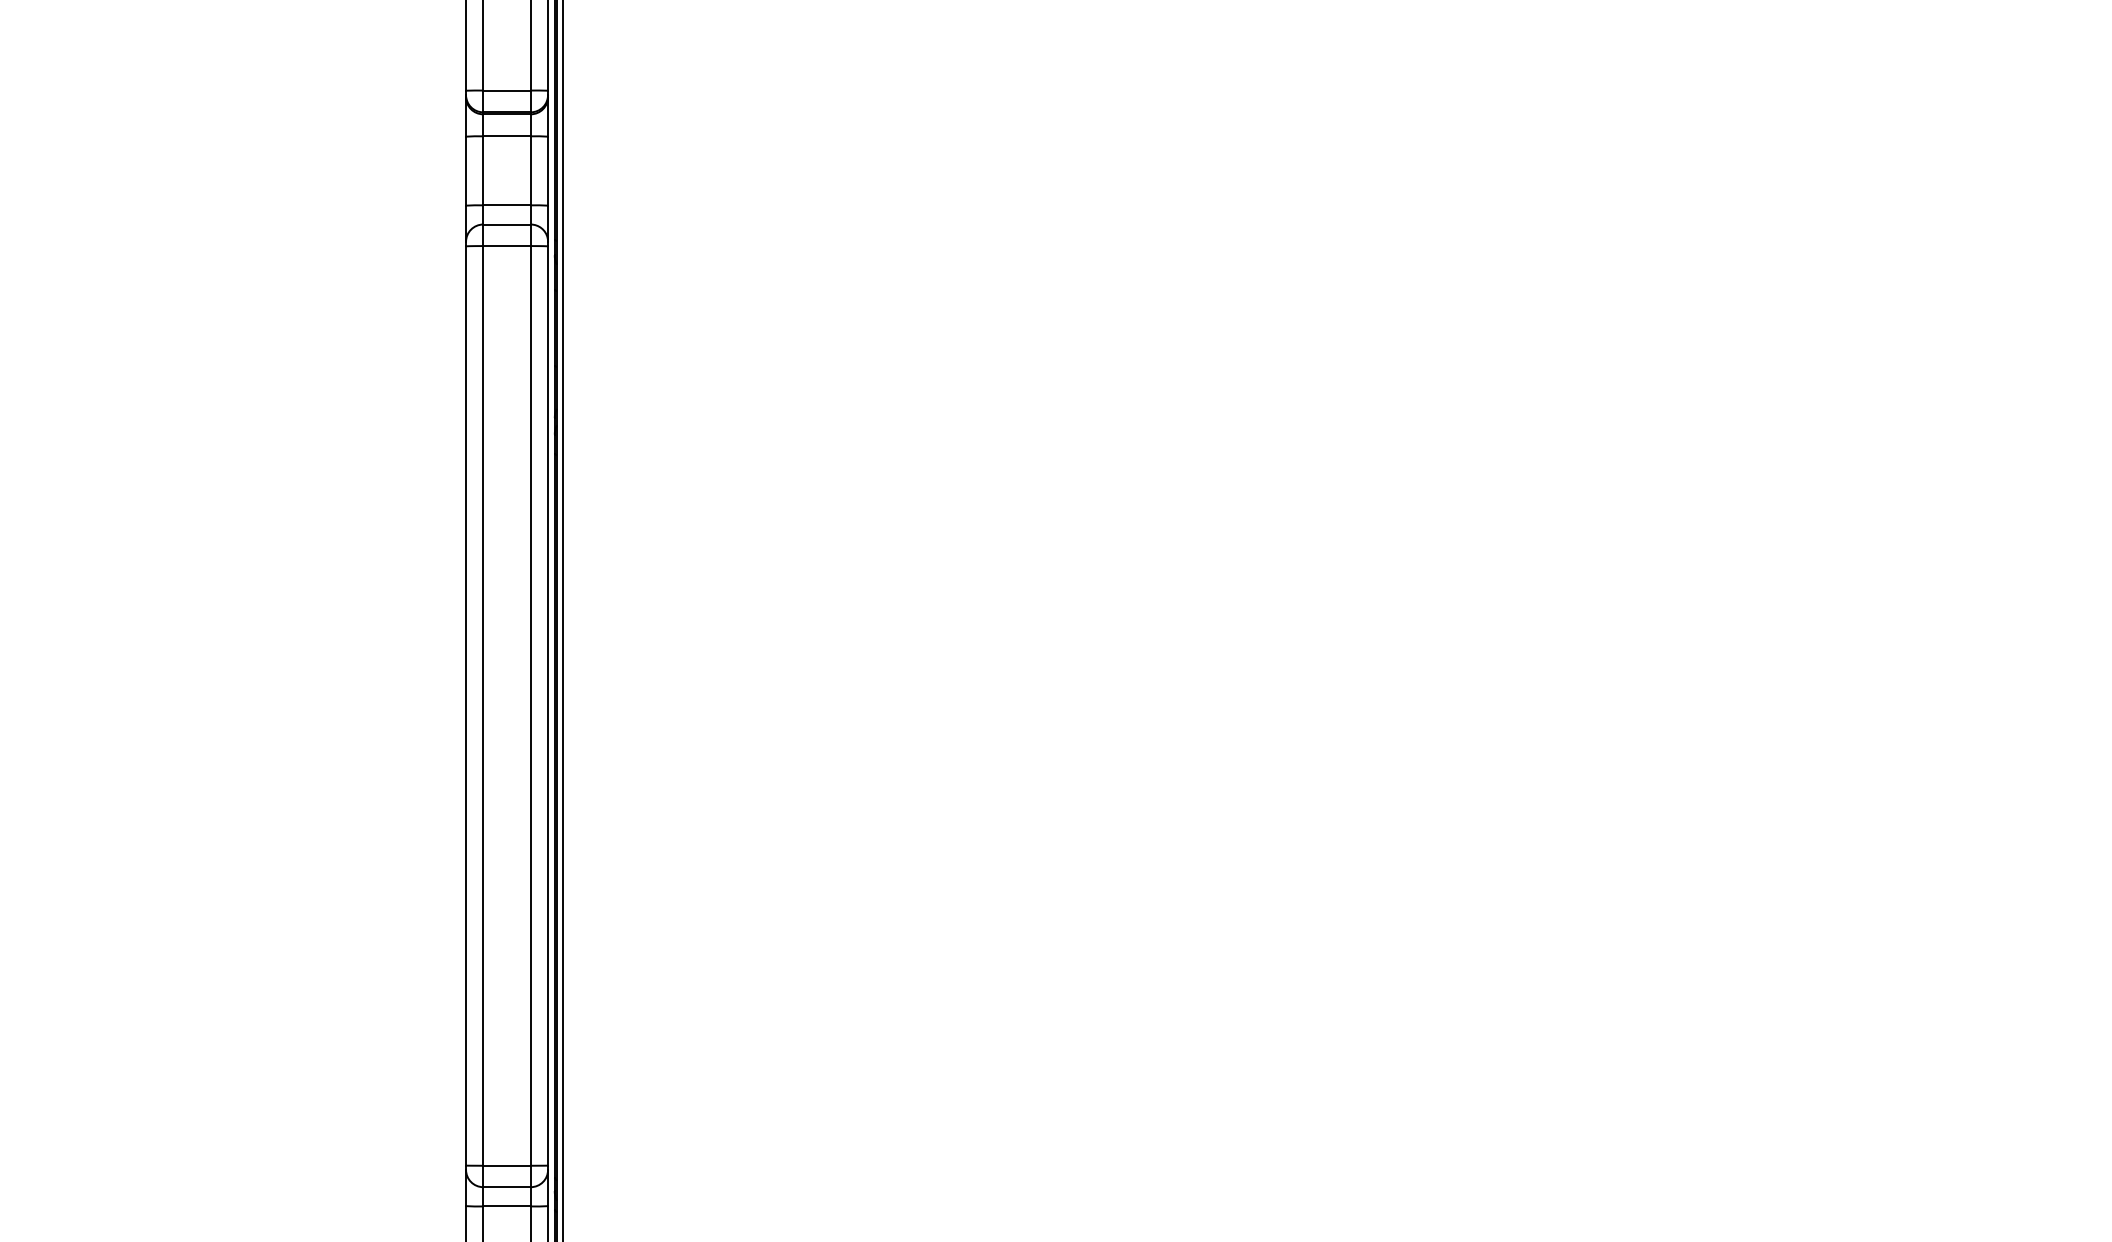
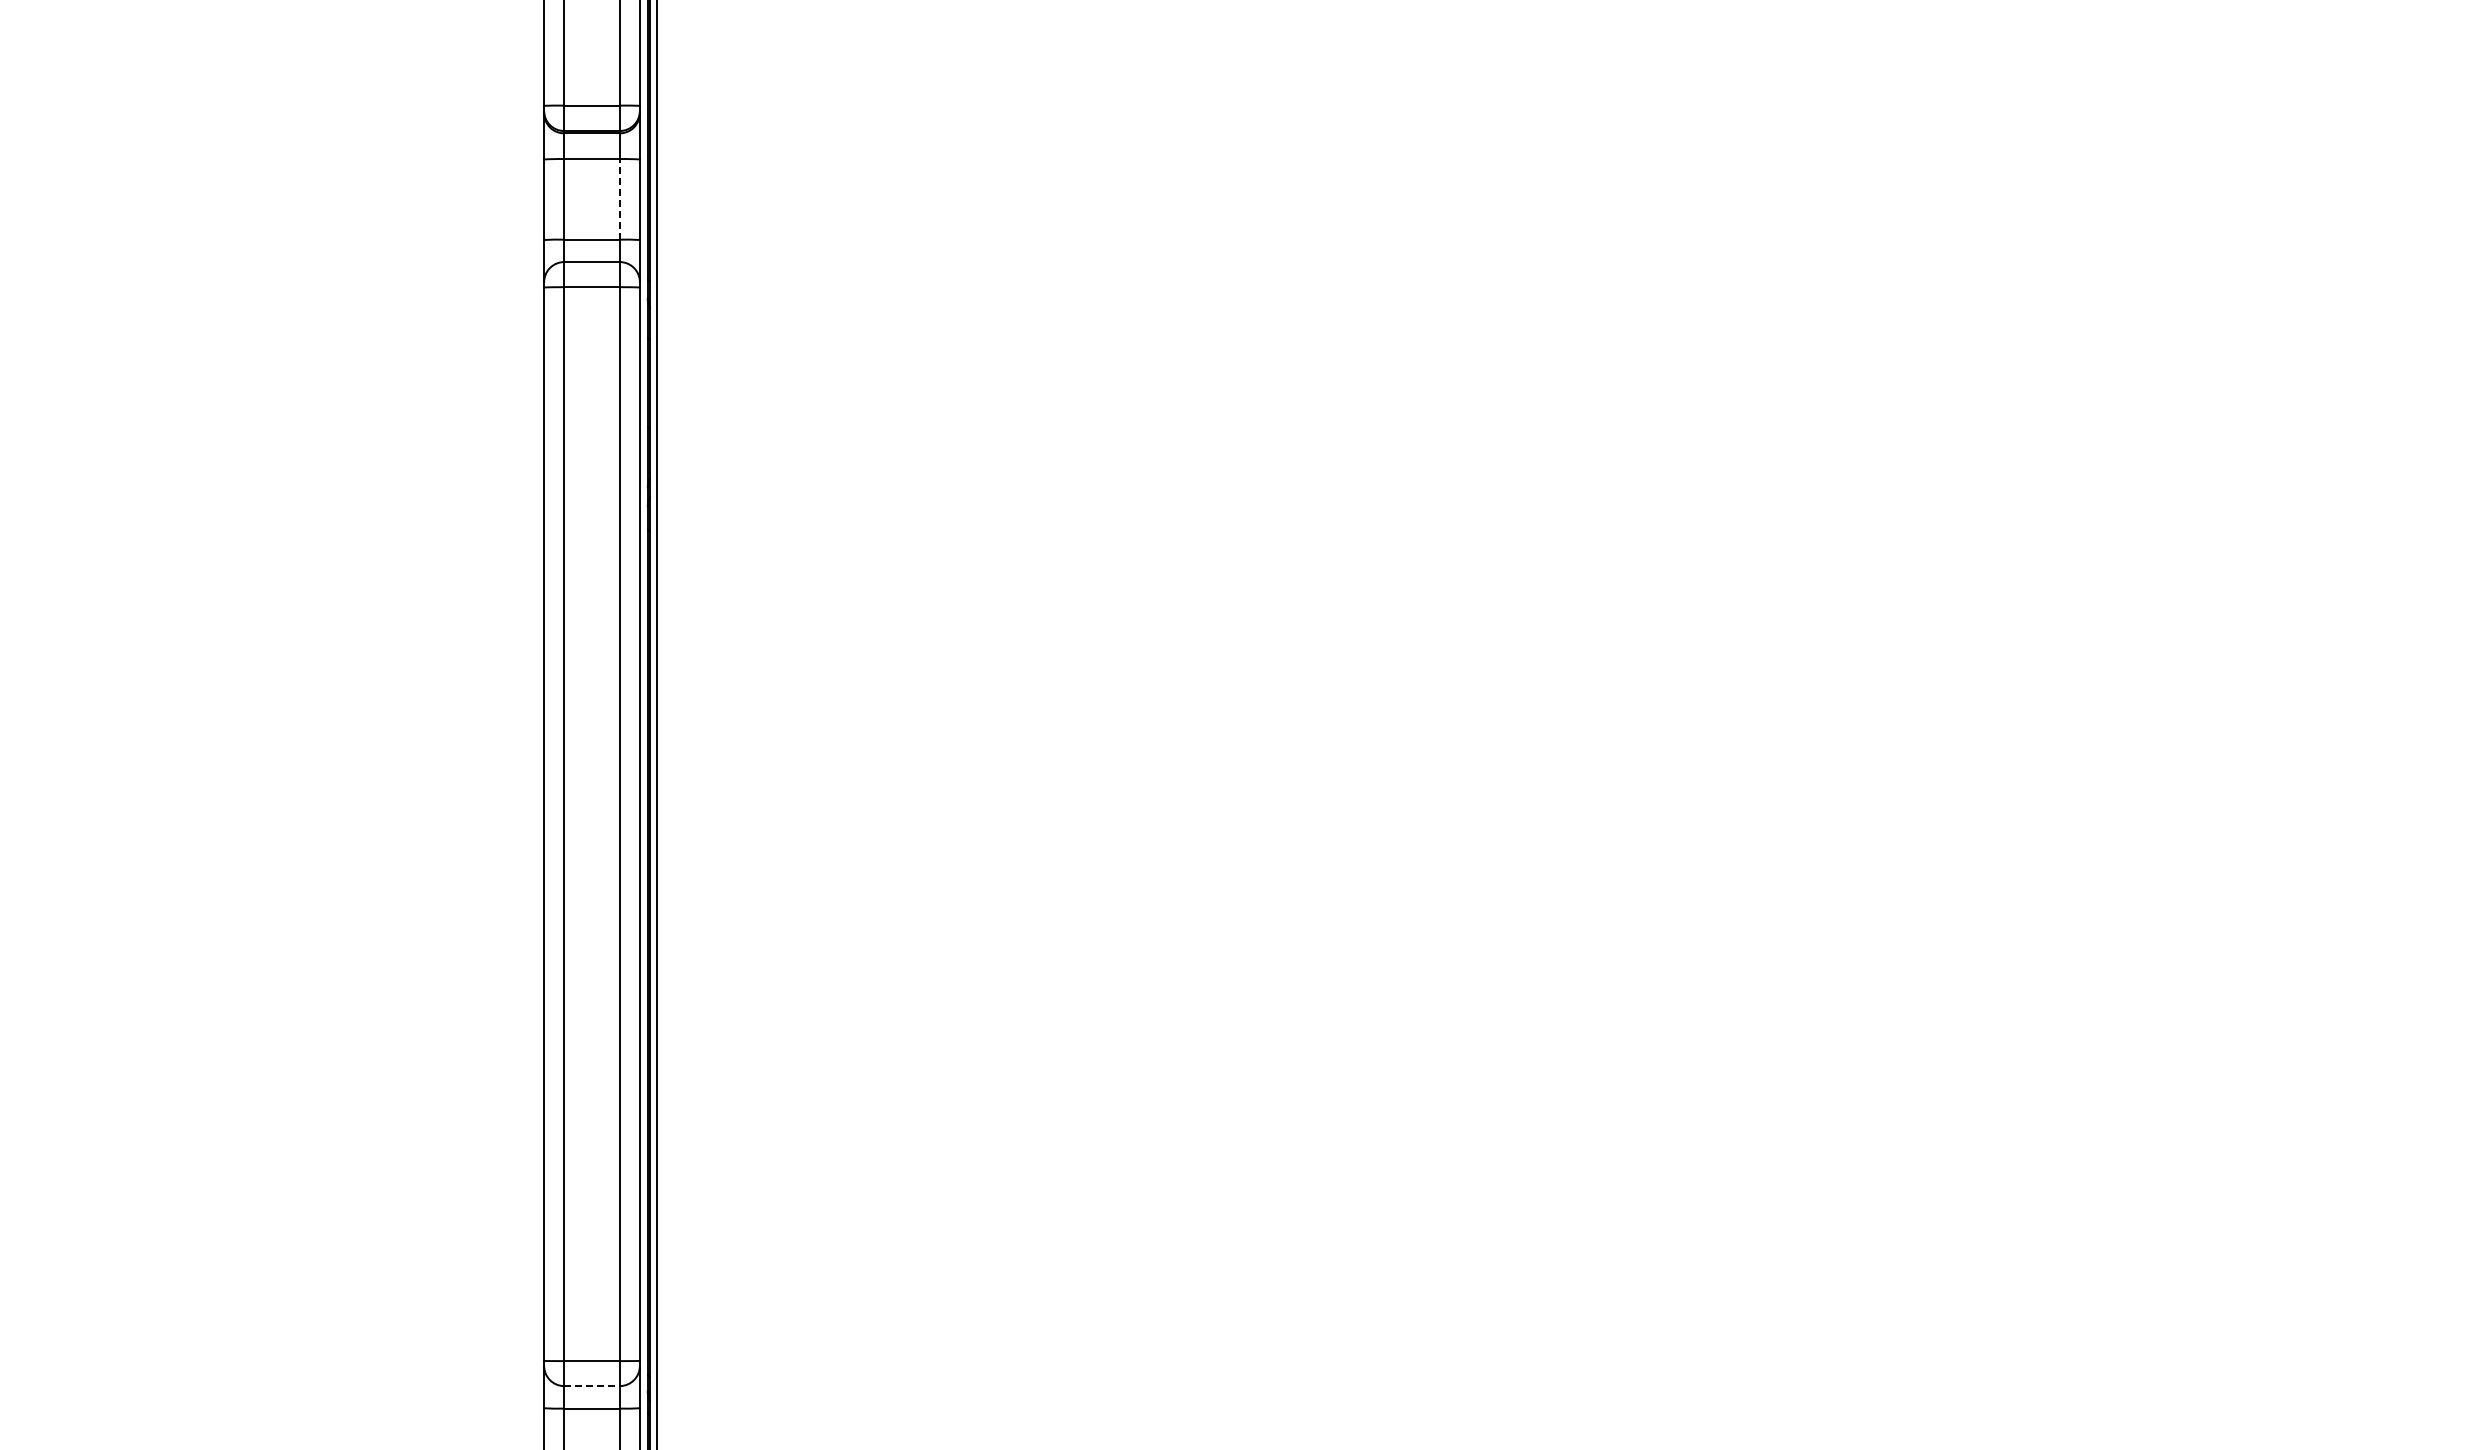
line: (530, 170) -> (619, 198), solid -> dashed
line: (507, 1187) -> (592, 1386), solid -> dashed

